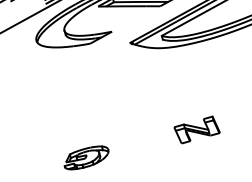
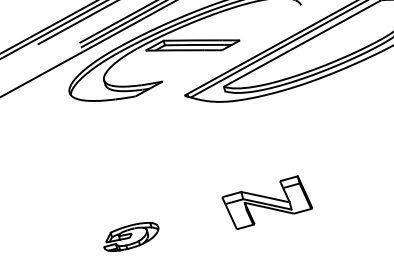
part: (197, 129) -> (267, 202), size x1.6

